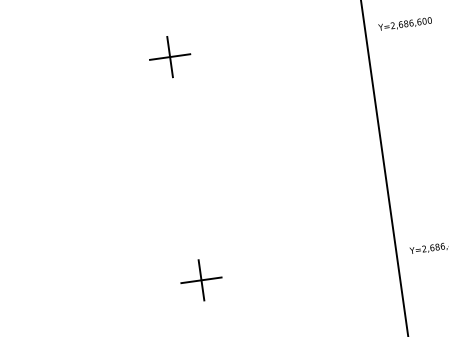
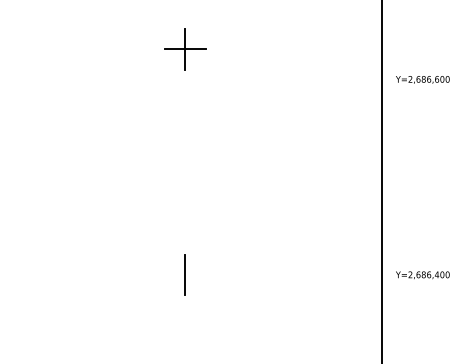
text: (404, 24) -> (422, 79), moved
line: (201, 279) -> (185, 274), removed

